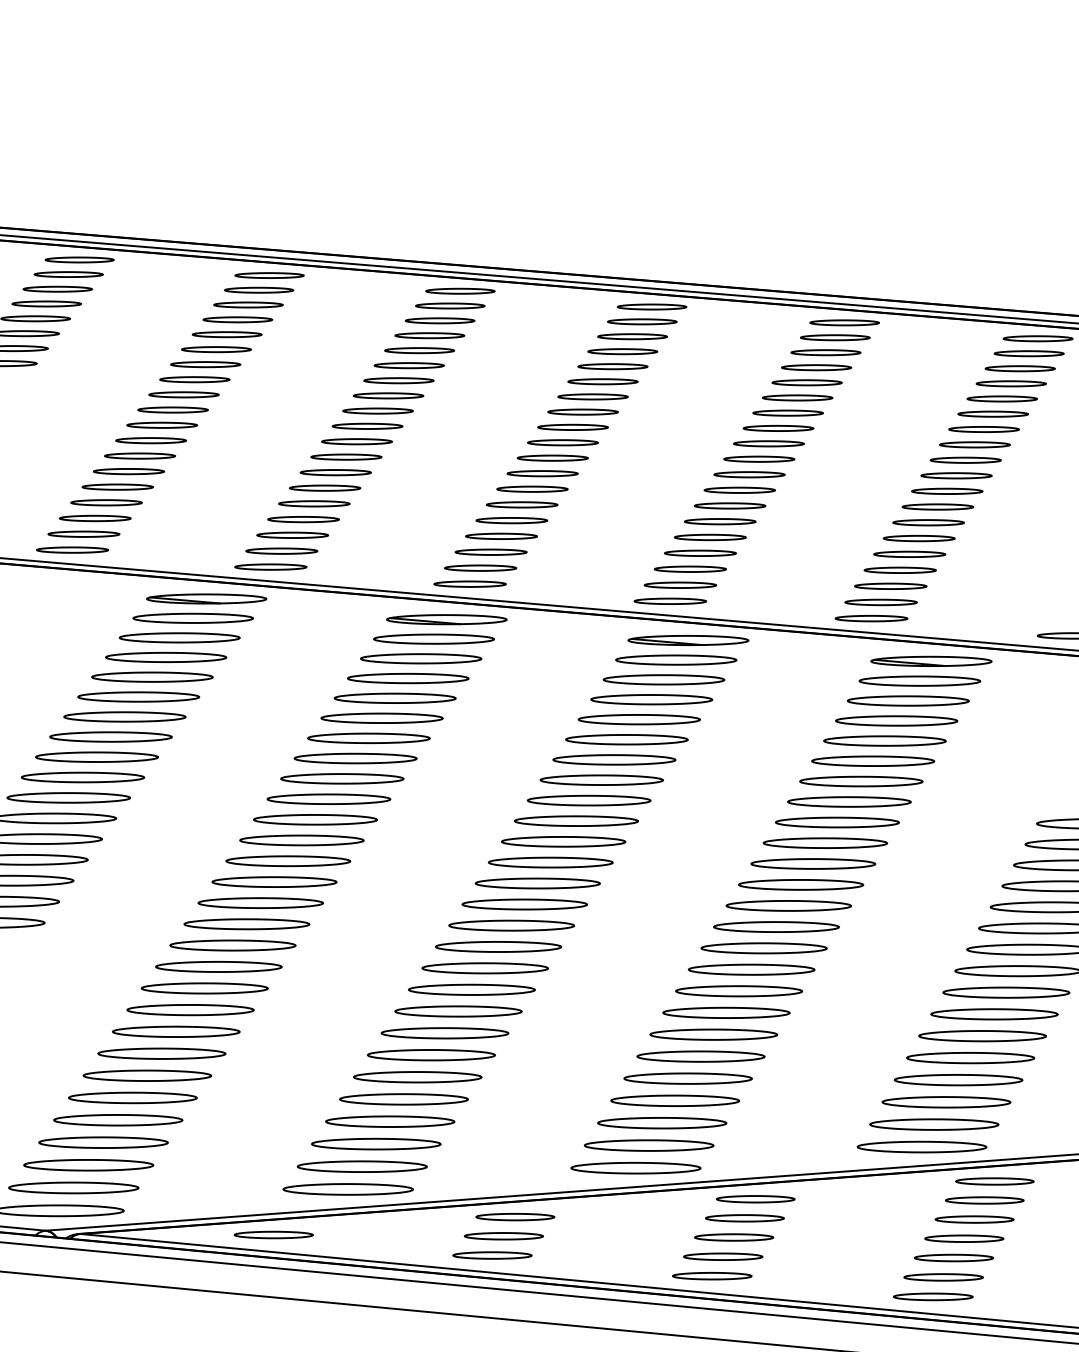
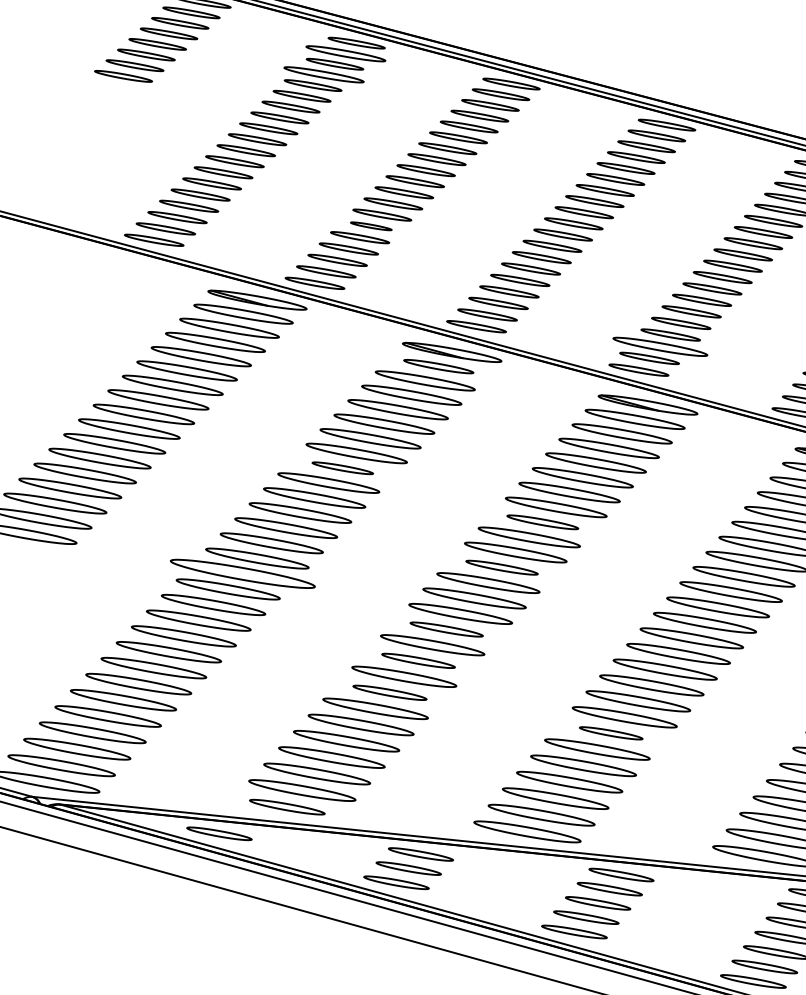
part: (258, 289) -> (345, 52), size x1.4
part: (237, 319) -> (323, 74), size x1.4
part: (325, 487) -> (371, 225), size x0.7
part: (689, 568) -> (659, 345), size x1.6
part: (433, 638) -> (438, 366), size x0.7
part: (342, 778) -> (342, 467), size x0.6
part: (588, 800) -> (542, 522), size x0.7
part: (550, 862) -> (501, 567), size x0.7
part: (246, 924) -> (242, 574), size x1.4
part: (498, 946) -> (446, 629), size x0.7
part: (471, 989) -> (418, 660), size x0.7
part: (444, 1033) -> (389, 692), size x0.7
part: (713, 1034) -> (610, 733), size x0.6
part: (347, 1189) -> (286, 807), size x0.7

